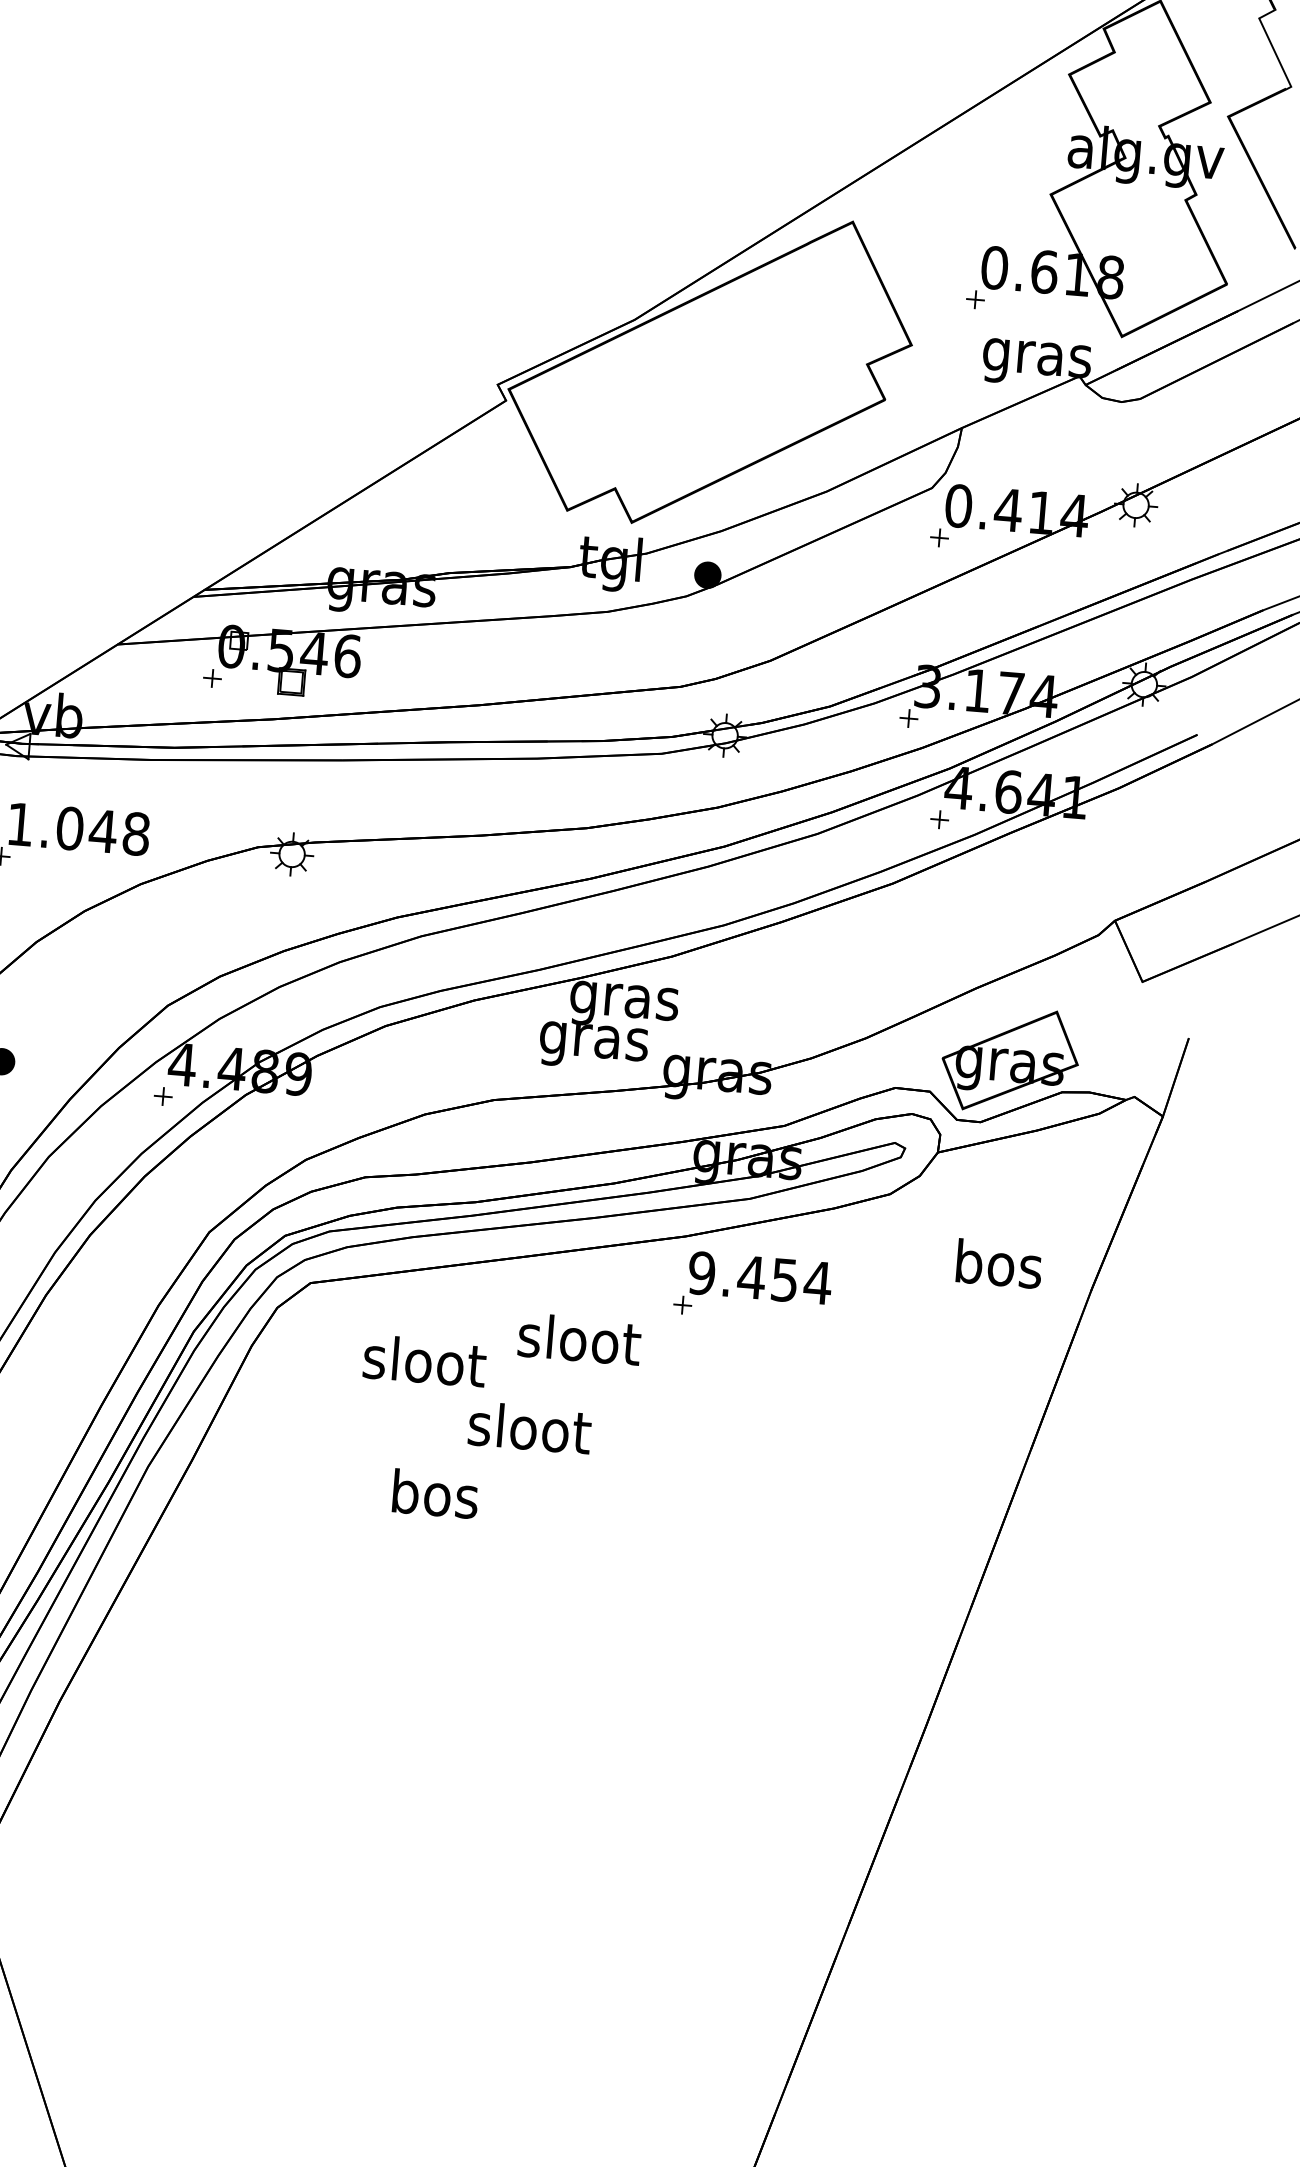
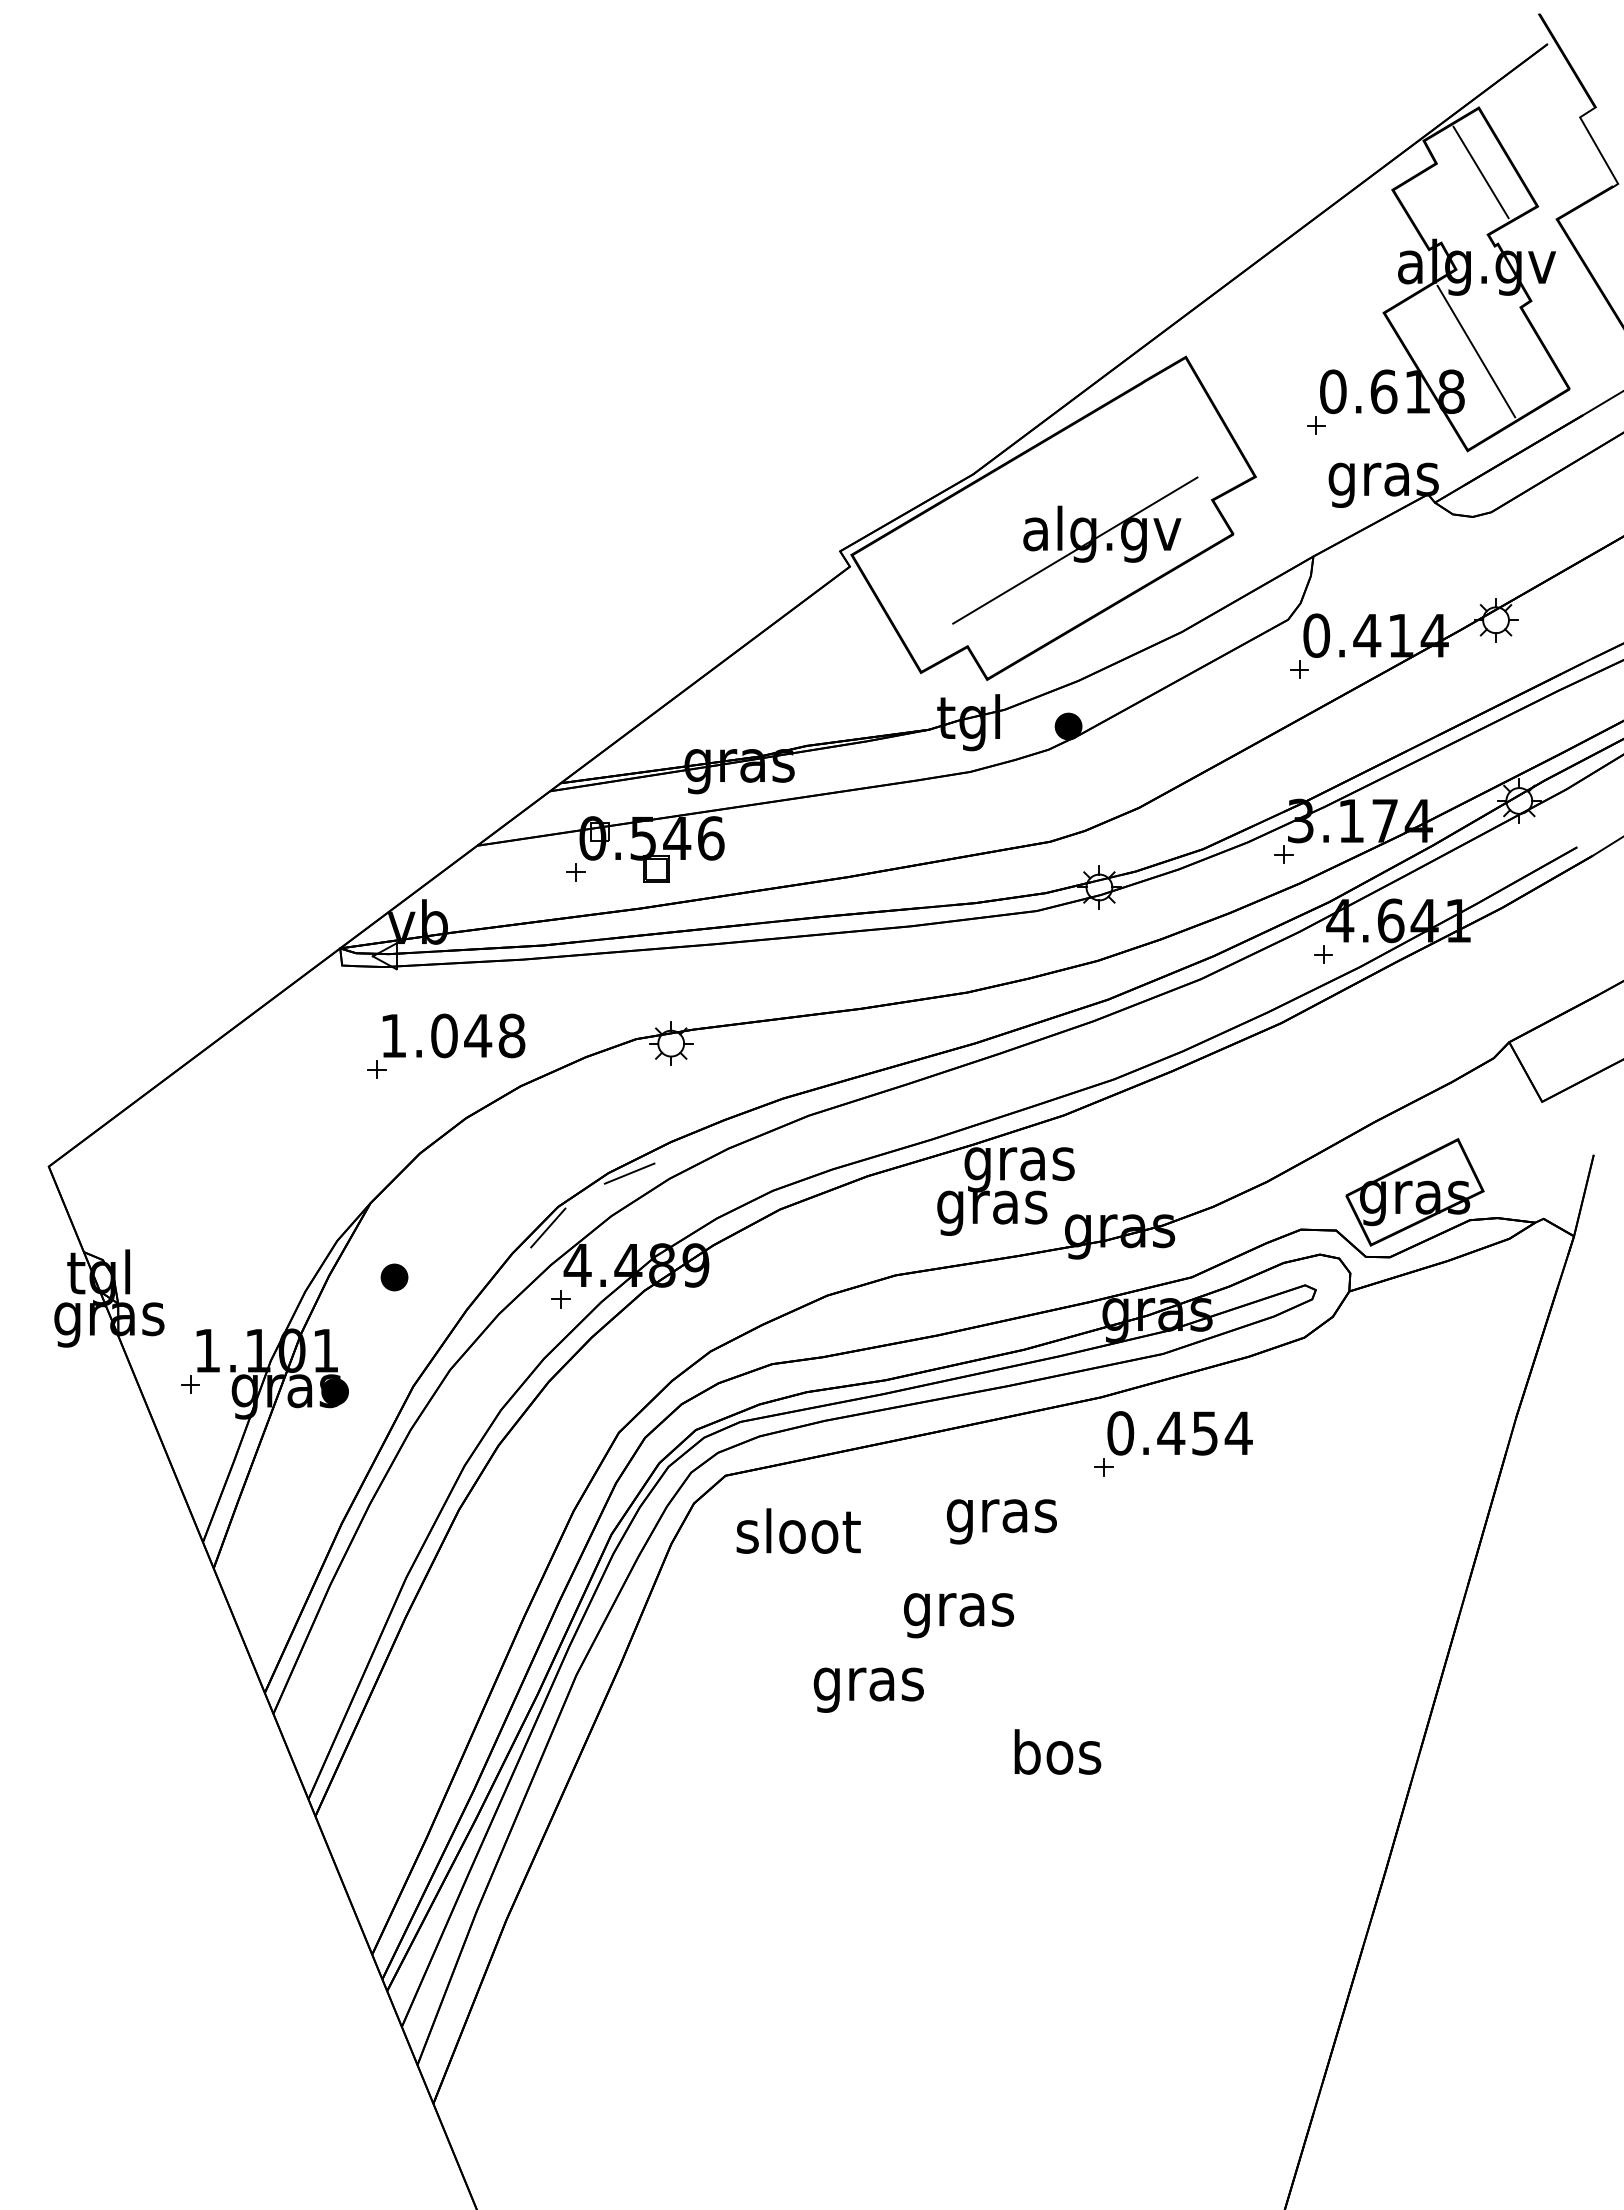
line: (1156, 64) -> (1480, 172), added
line: (1138, 239) -> (1476, 351), added
part: (728, 402) -> (1075, 550), added
line: (240, 978) -> (629, 1173), added
line: (156, 1025) -> (548, 1227), added
text: (999, 1263) -> (1057, 1751), moved
text: (701, 1273) -> (1120, 1433), 9.454 -> 0.454
text: (579, 1344) -> (1002, 1515), sloot -> gras
text: (424, 1360) -> (798, 1530), moved
text: (529, 1433) -> (959, 1609), sloot -> gras
text: (434, 1498) -> (868, 1683), bos -> gras

